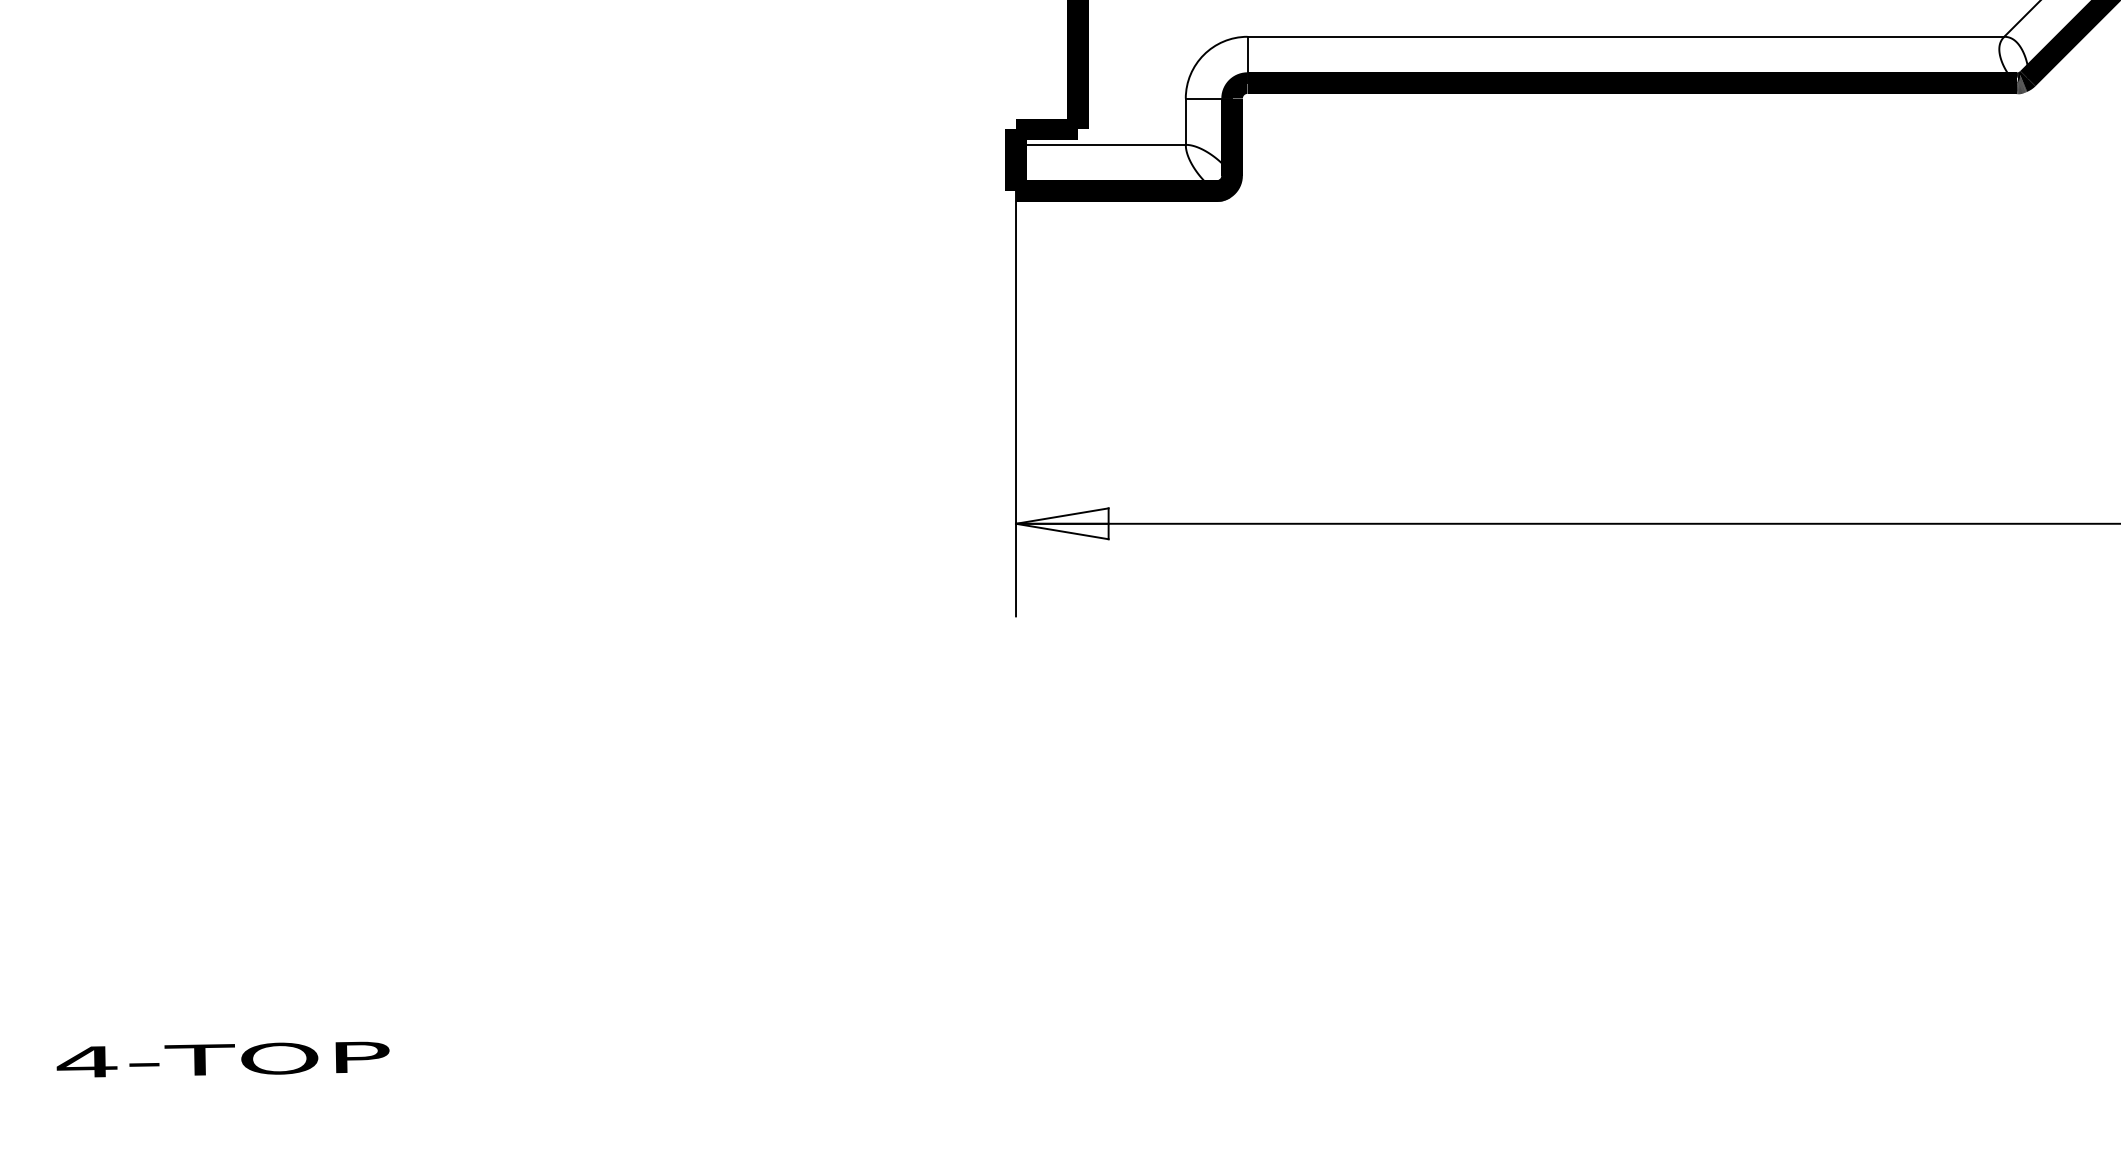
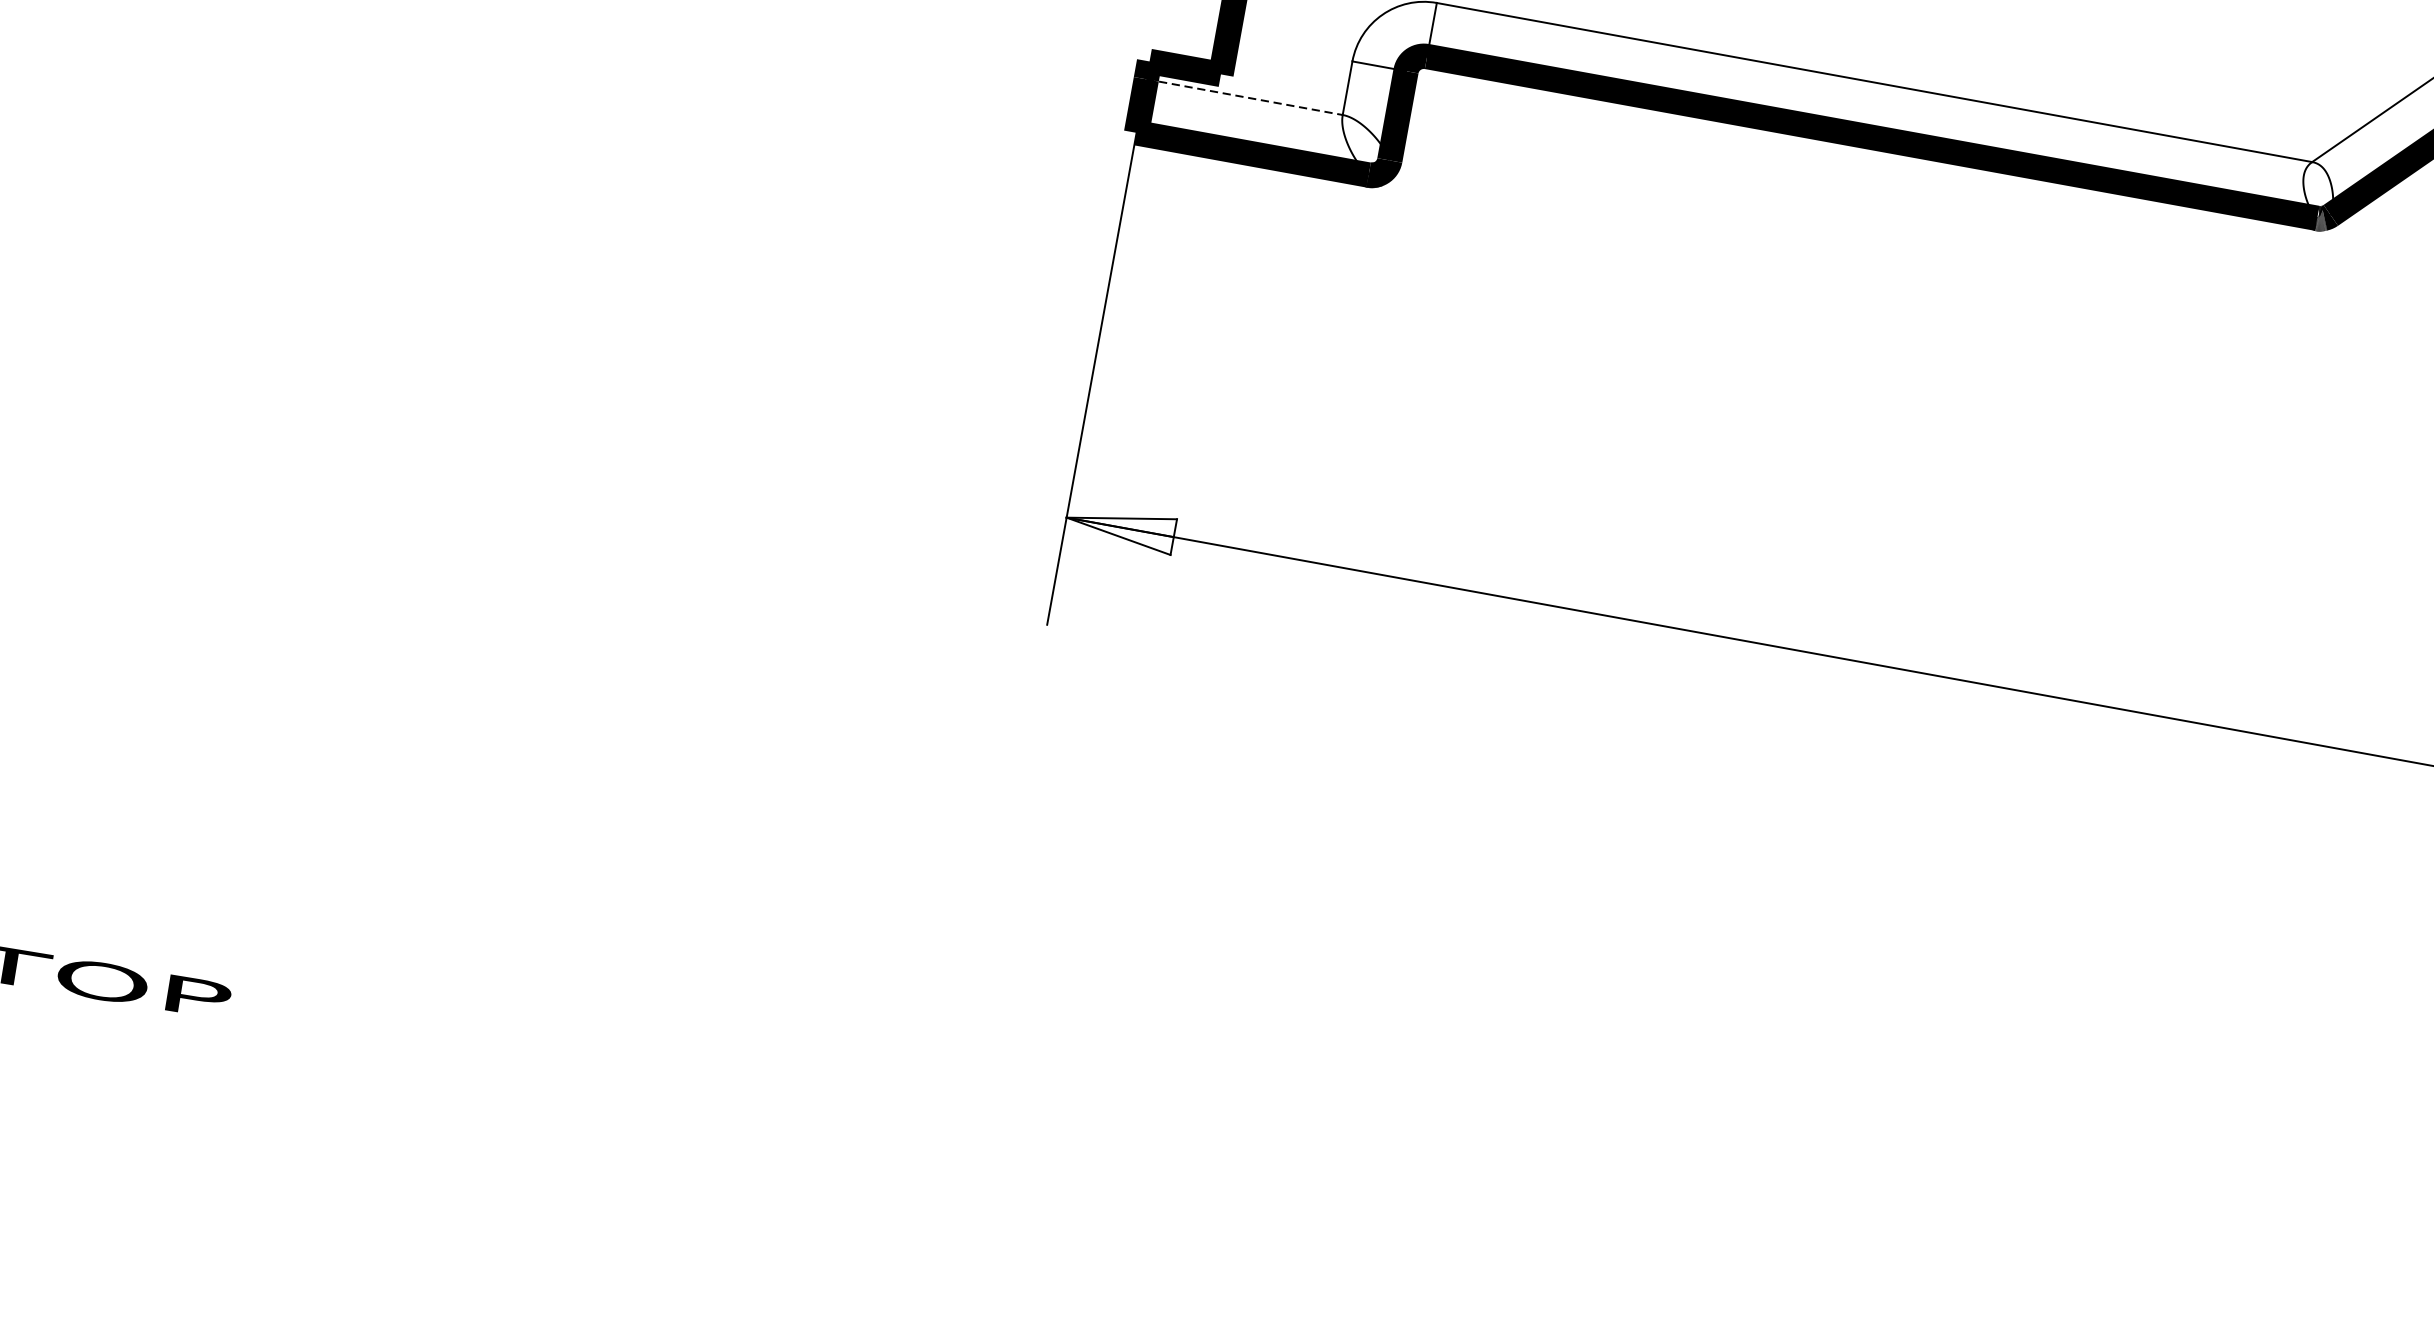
line: (1100, 144) -> (1244, 96), solid -> dashed

